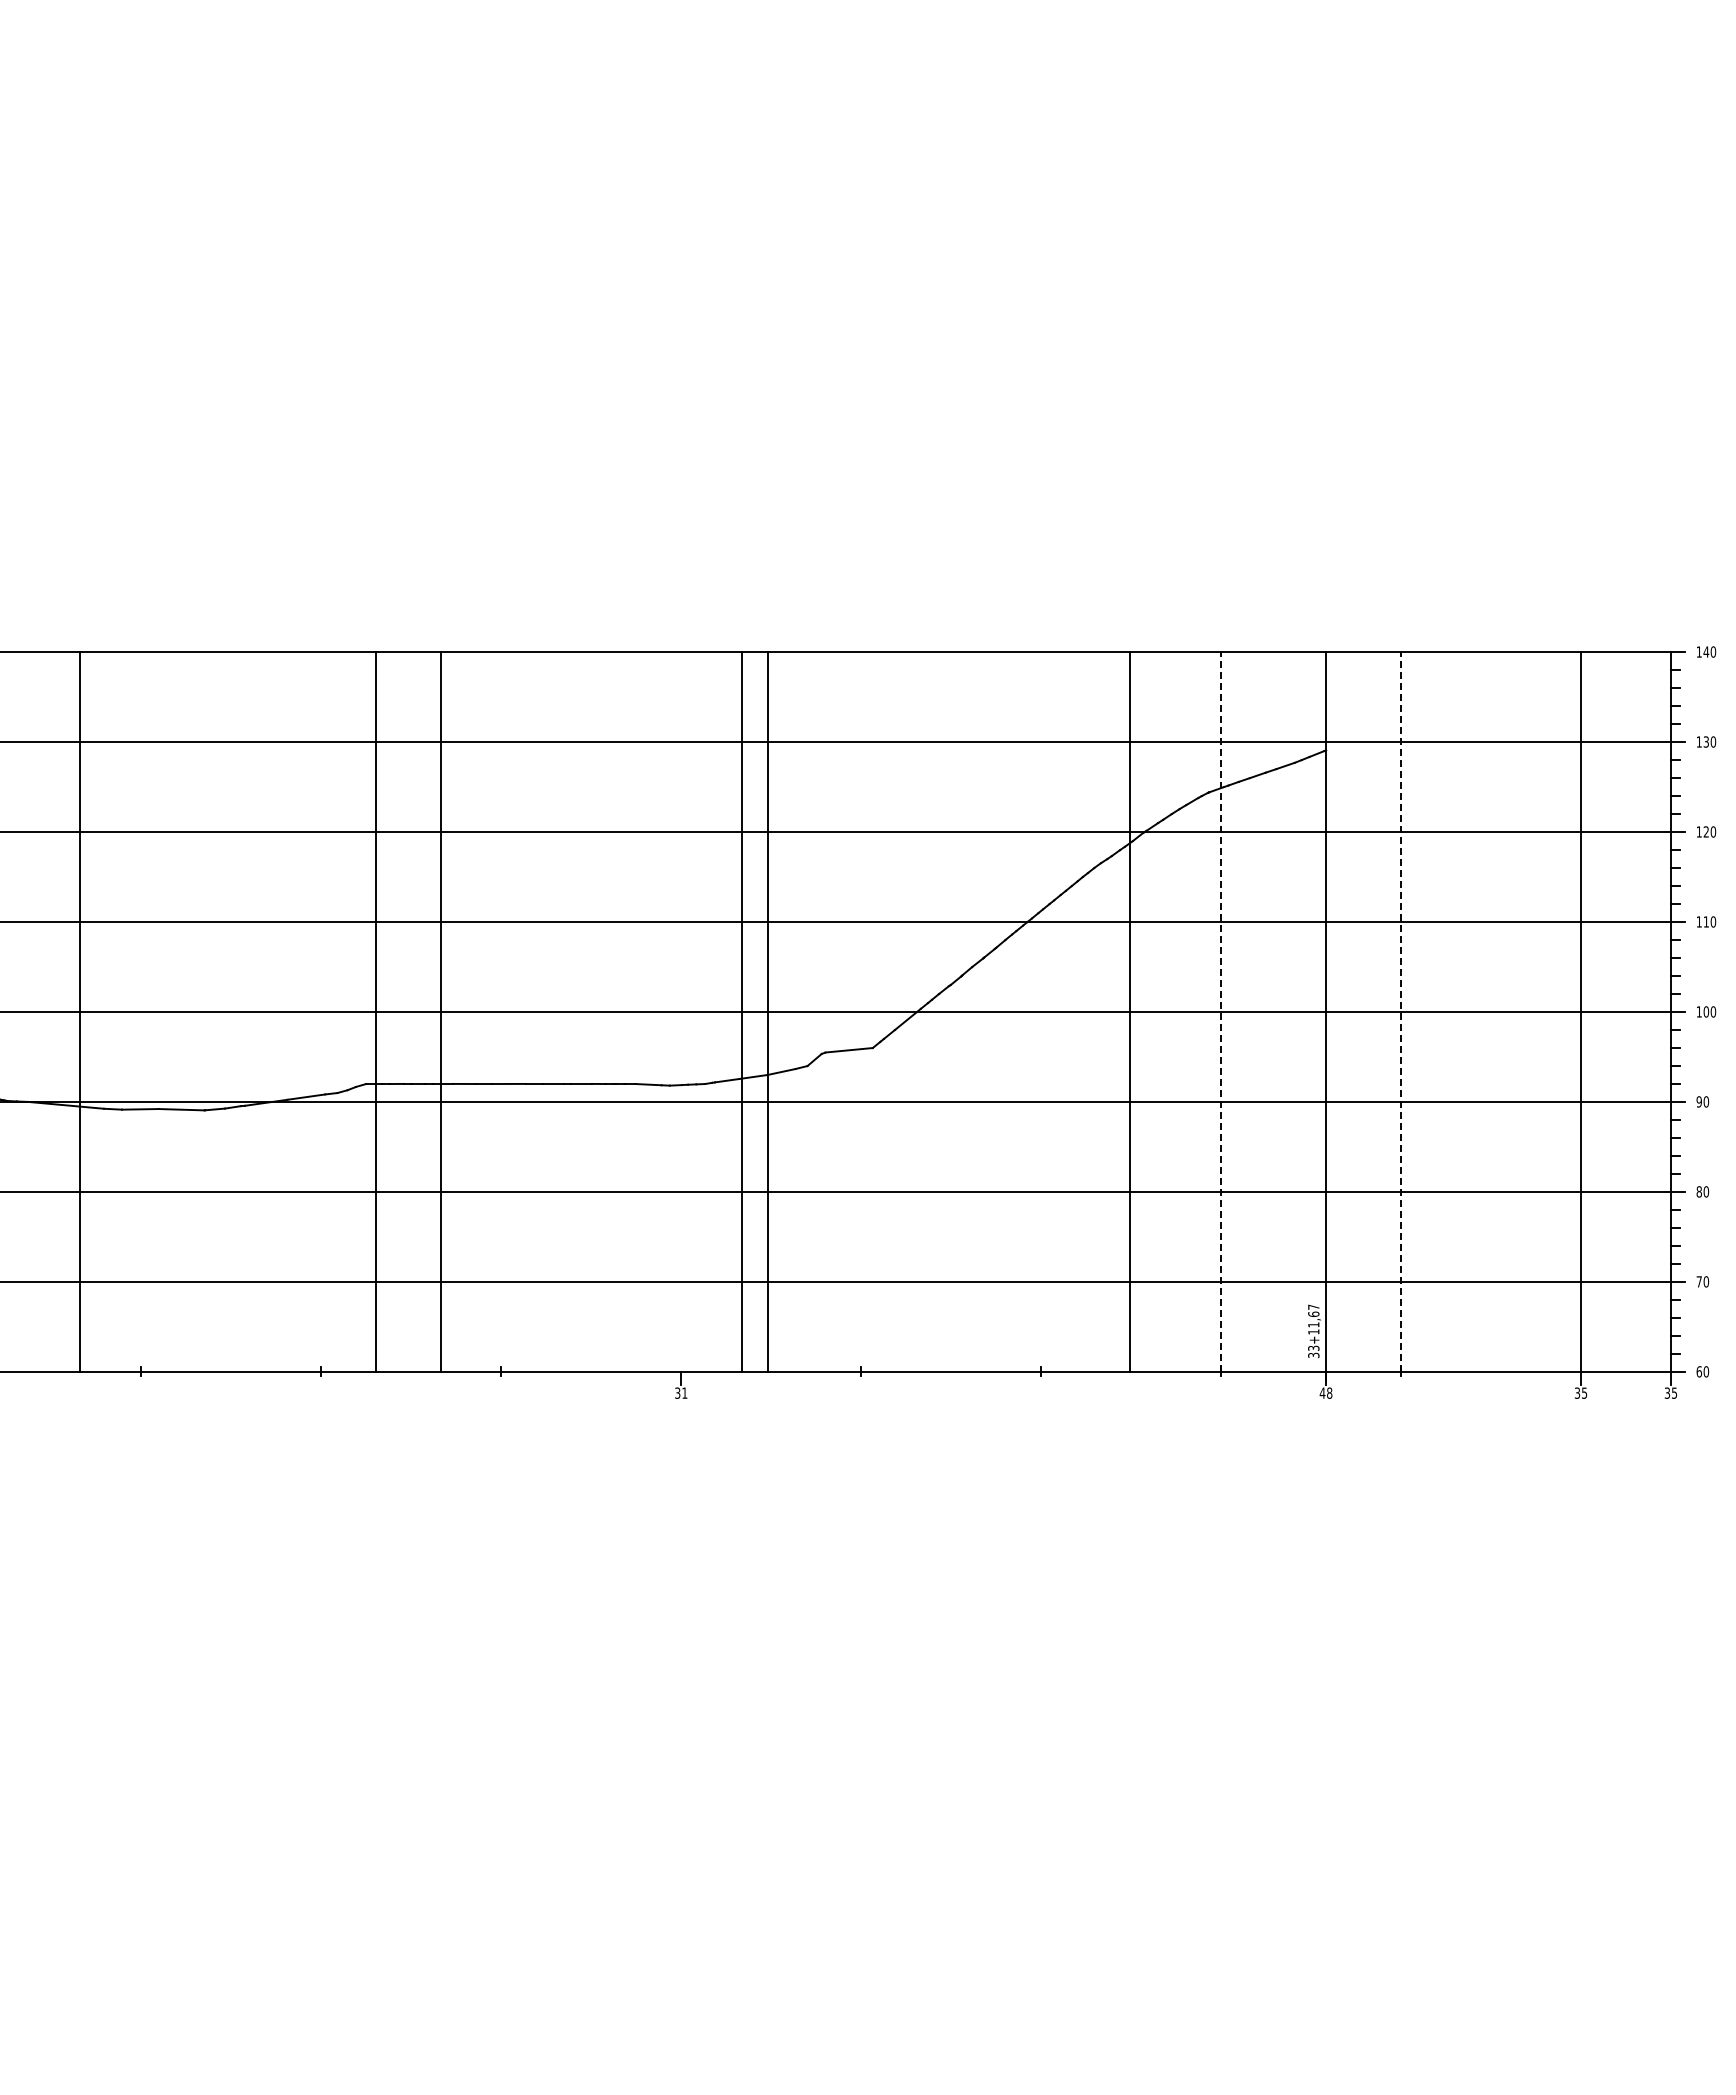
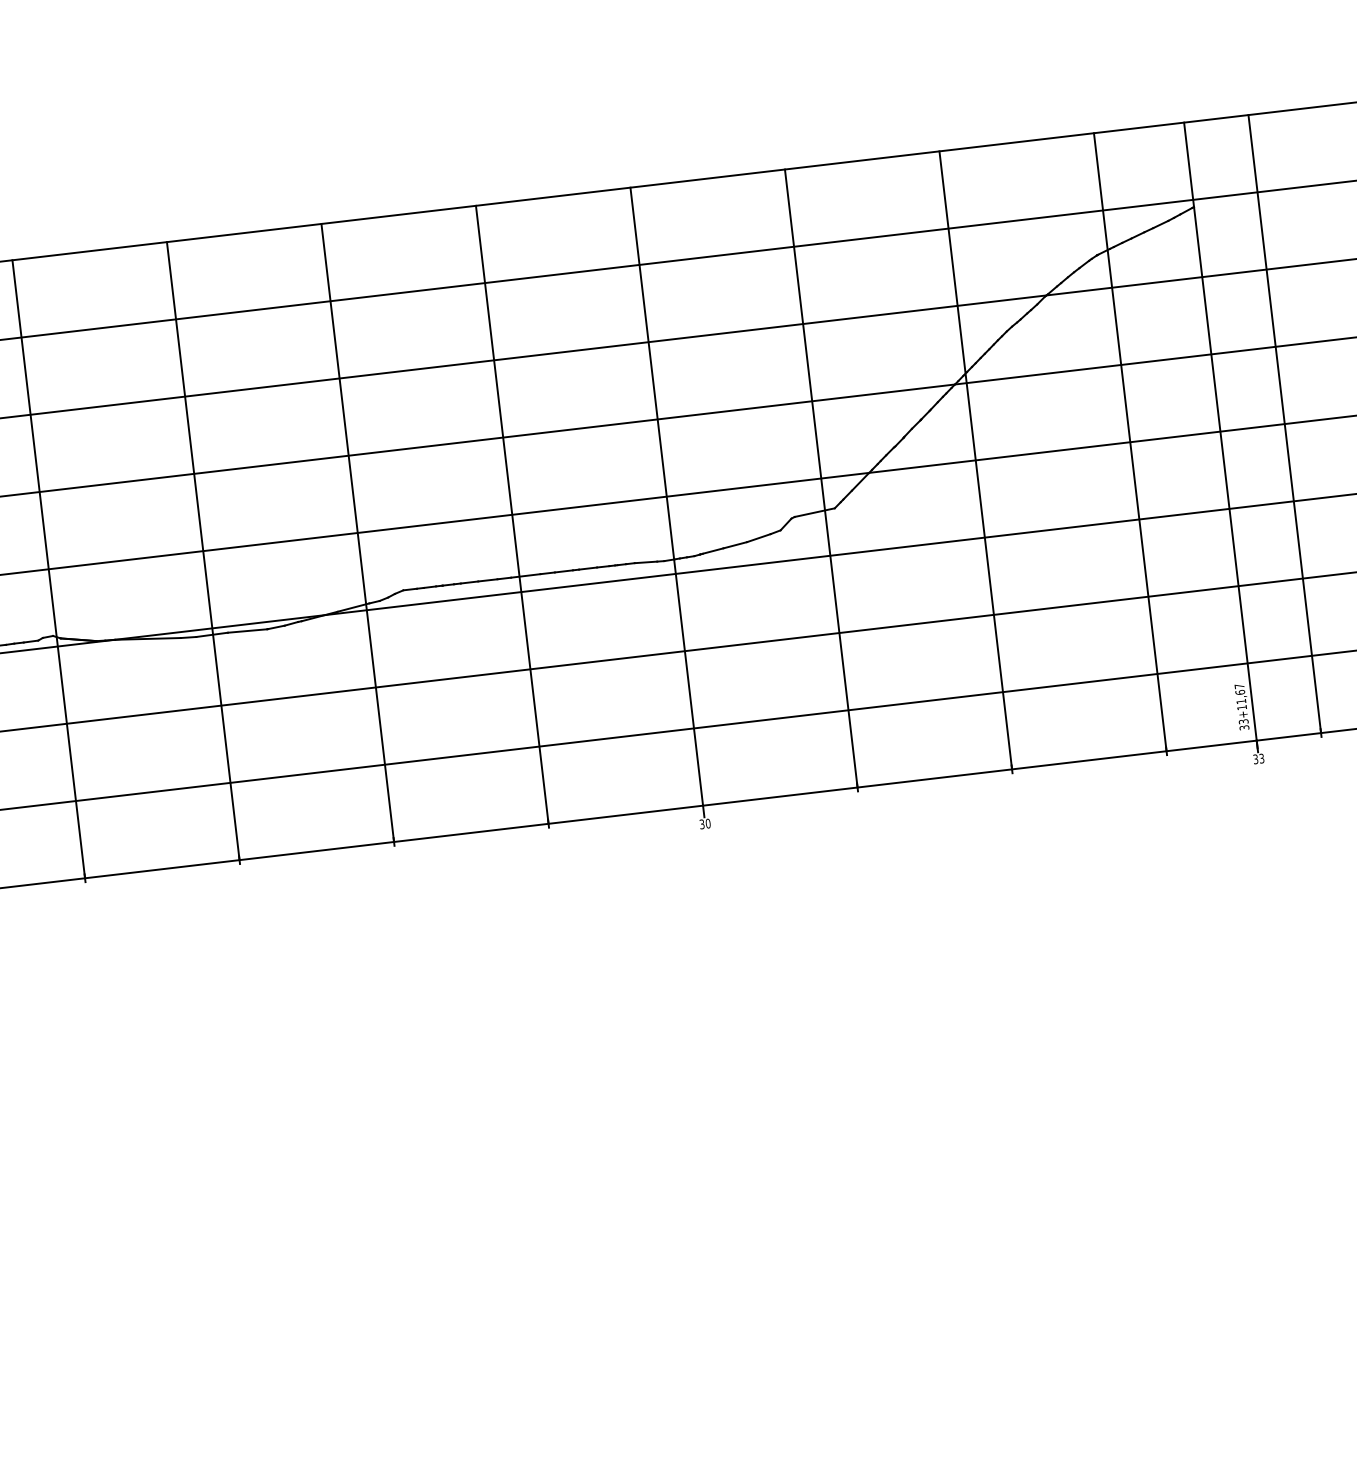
line: (80, 1011) -> (203, 550), moved
line: (376, 1011) -> (357, 532), moved
line: (441, 1011) -> (512, 514), moved
line: (742, 1011) -> (666, 496), moved
line: (768, 1011) -> (821, 478), moved
line: (1130, 1011) -> (975, 459), moved
line: (1221, 1011) -> (1130, 441), dashed -> solid
line: (1401, 1011) -> (1285, 423), dashed -> solid
text: (684, 1392) -> (707, 823), 31 -> 30
text: (1325, 1392) -> (1258, 758), 48 -> 33

